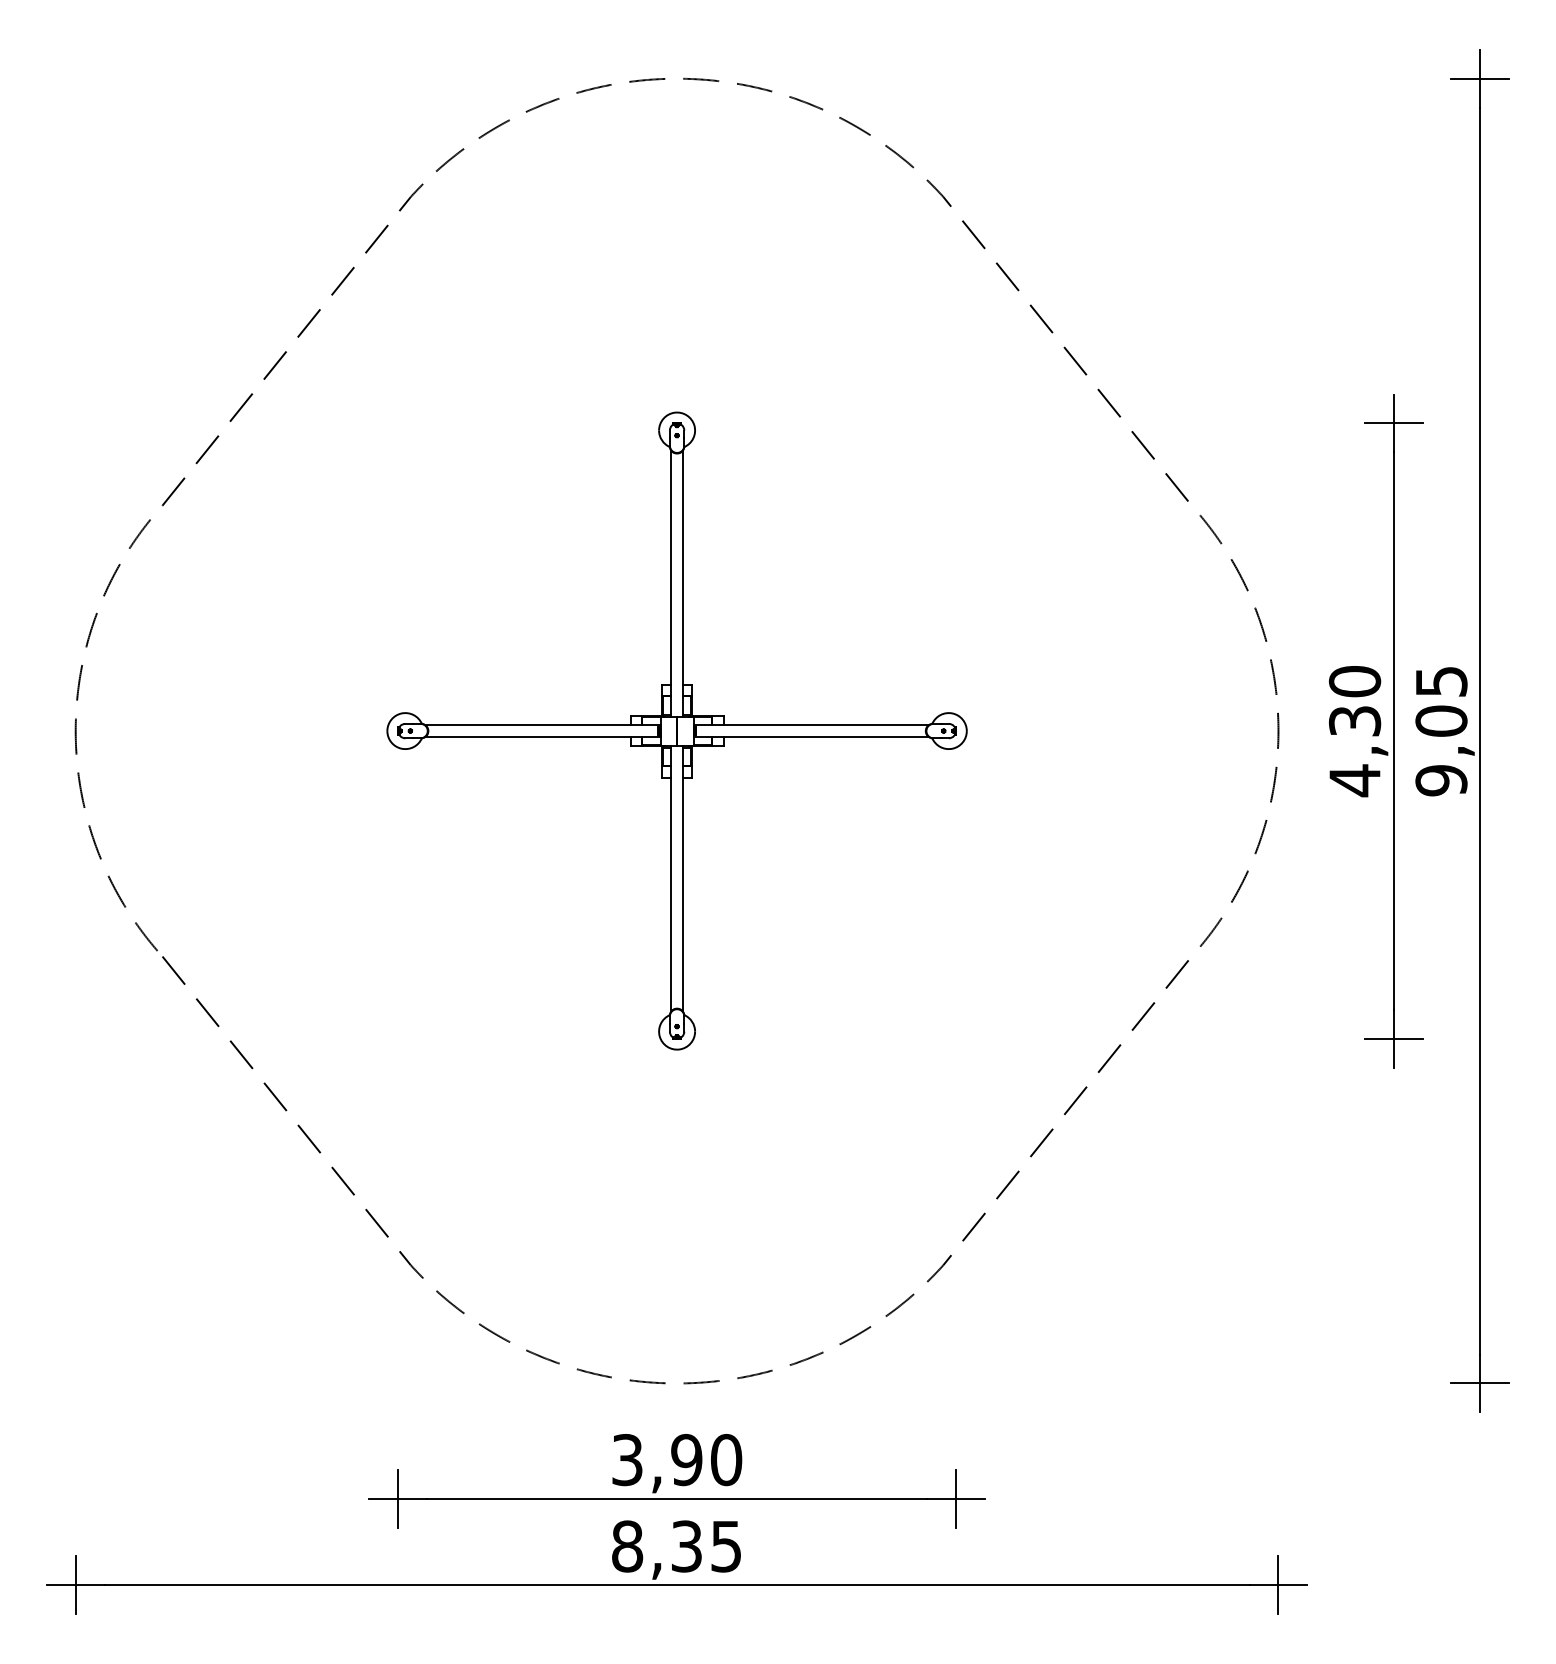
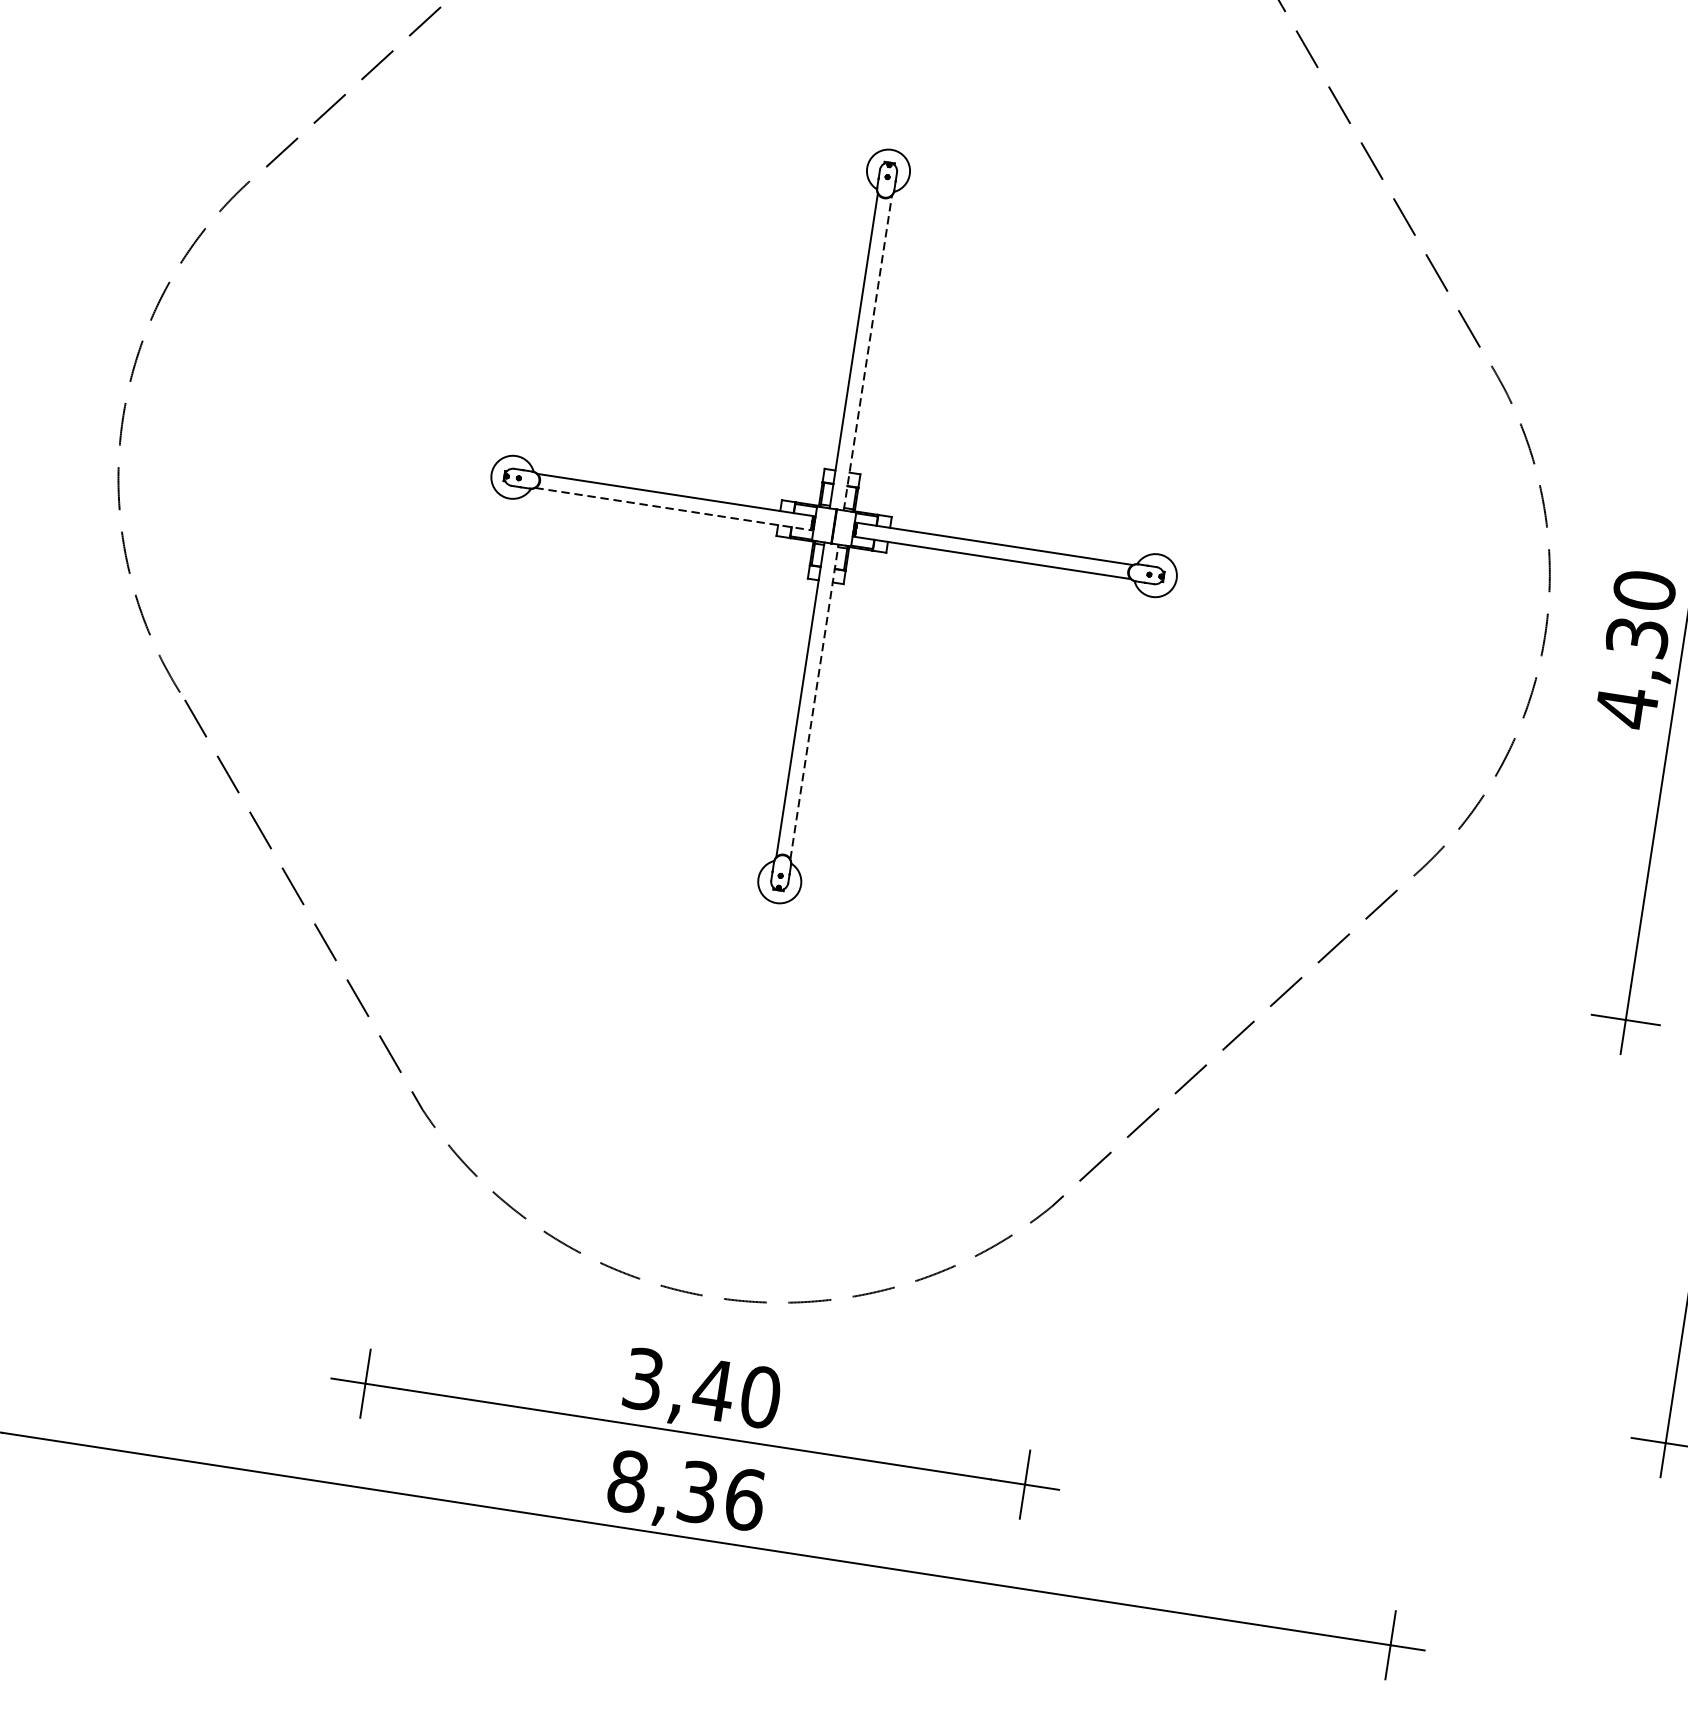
line: (683, 583) -> (868, 353), solid -> dashed
line: (542, 737) -> (673, 509), solid -> dashed
line: (683, 878) -> (815, 701), solid -> dashed
text: (686, 1460) -> (713, 1390), 3,90 -> 3,40
text: (726, 1546) -> (745, 1499), 8,35 -> 8,36

